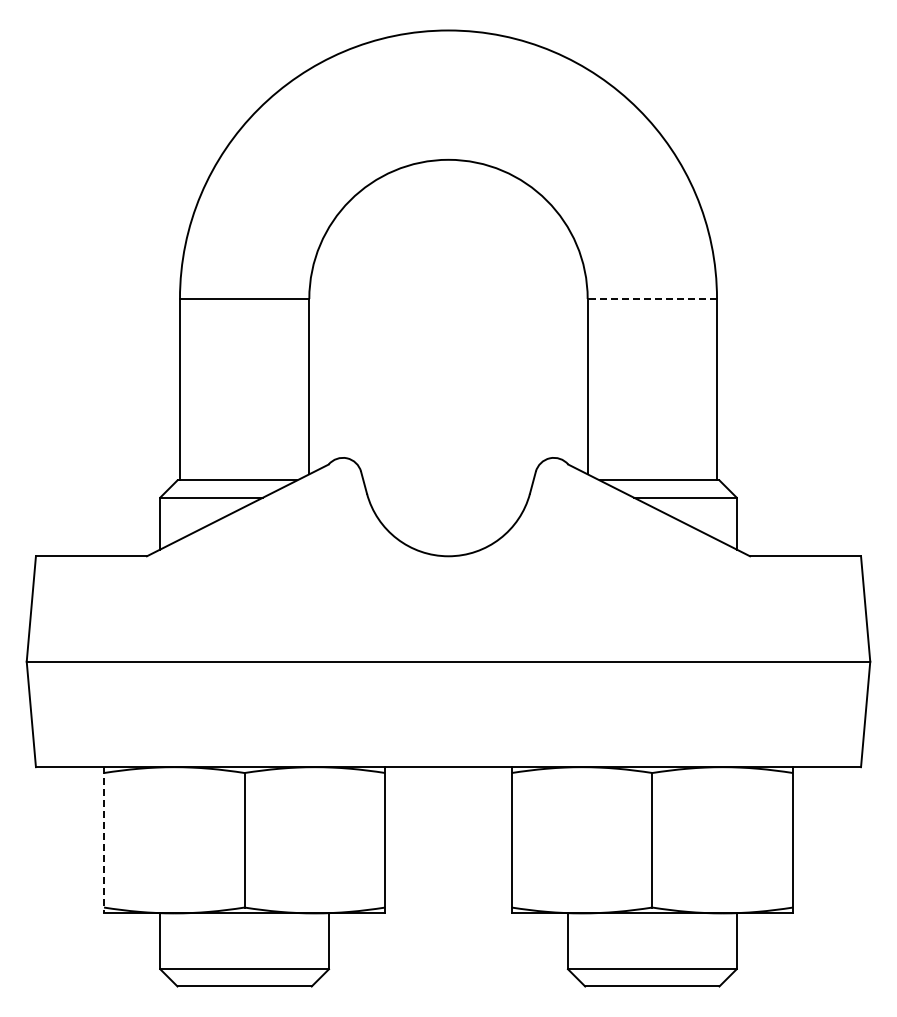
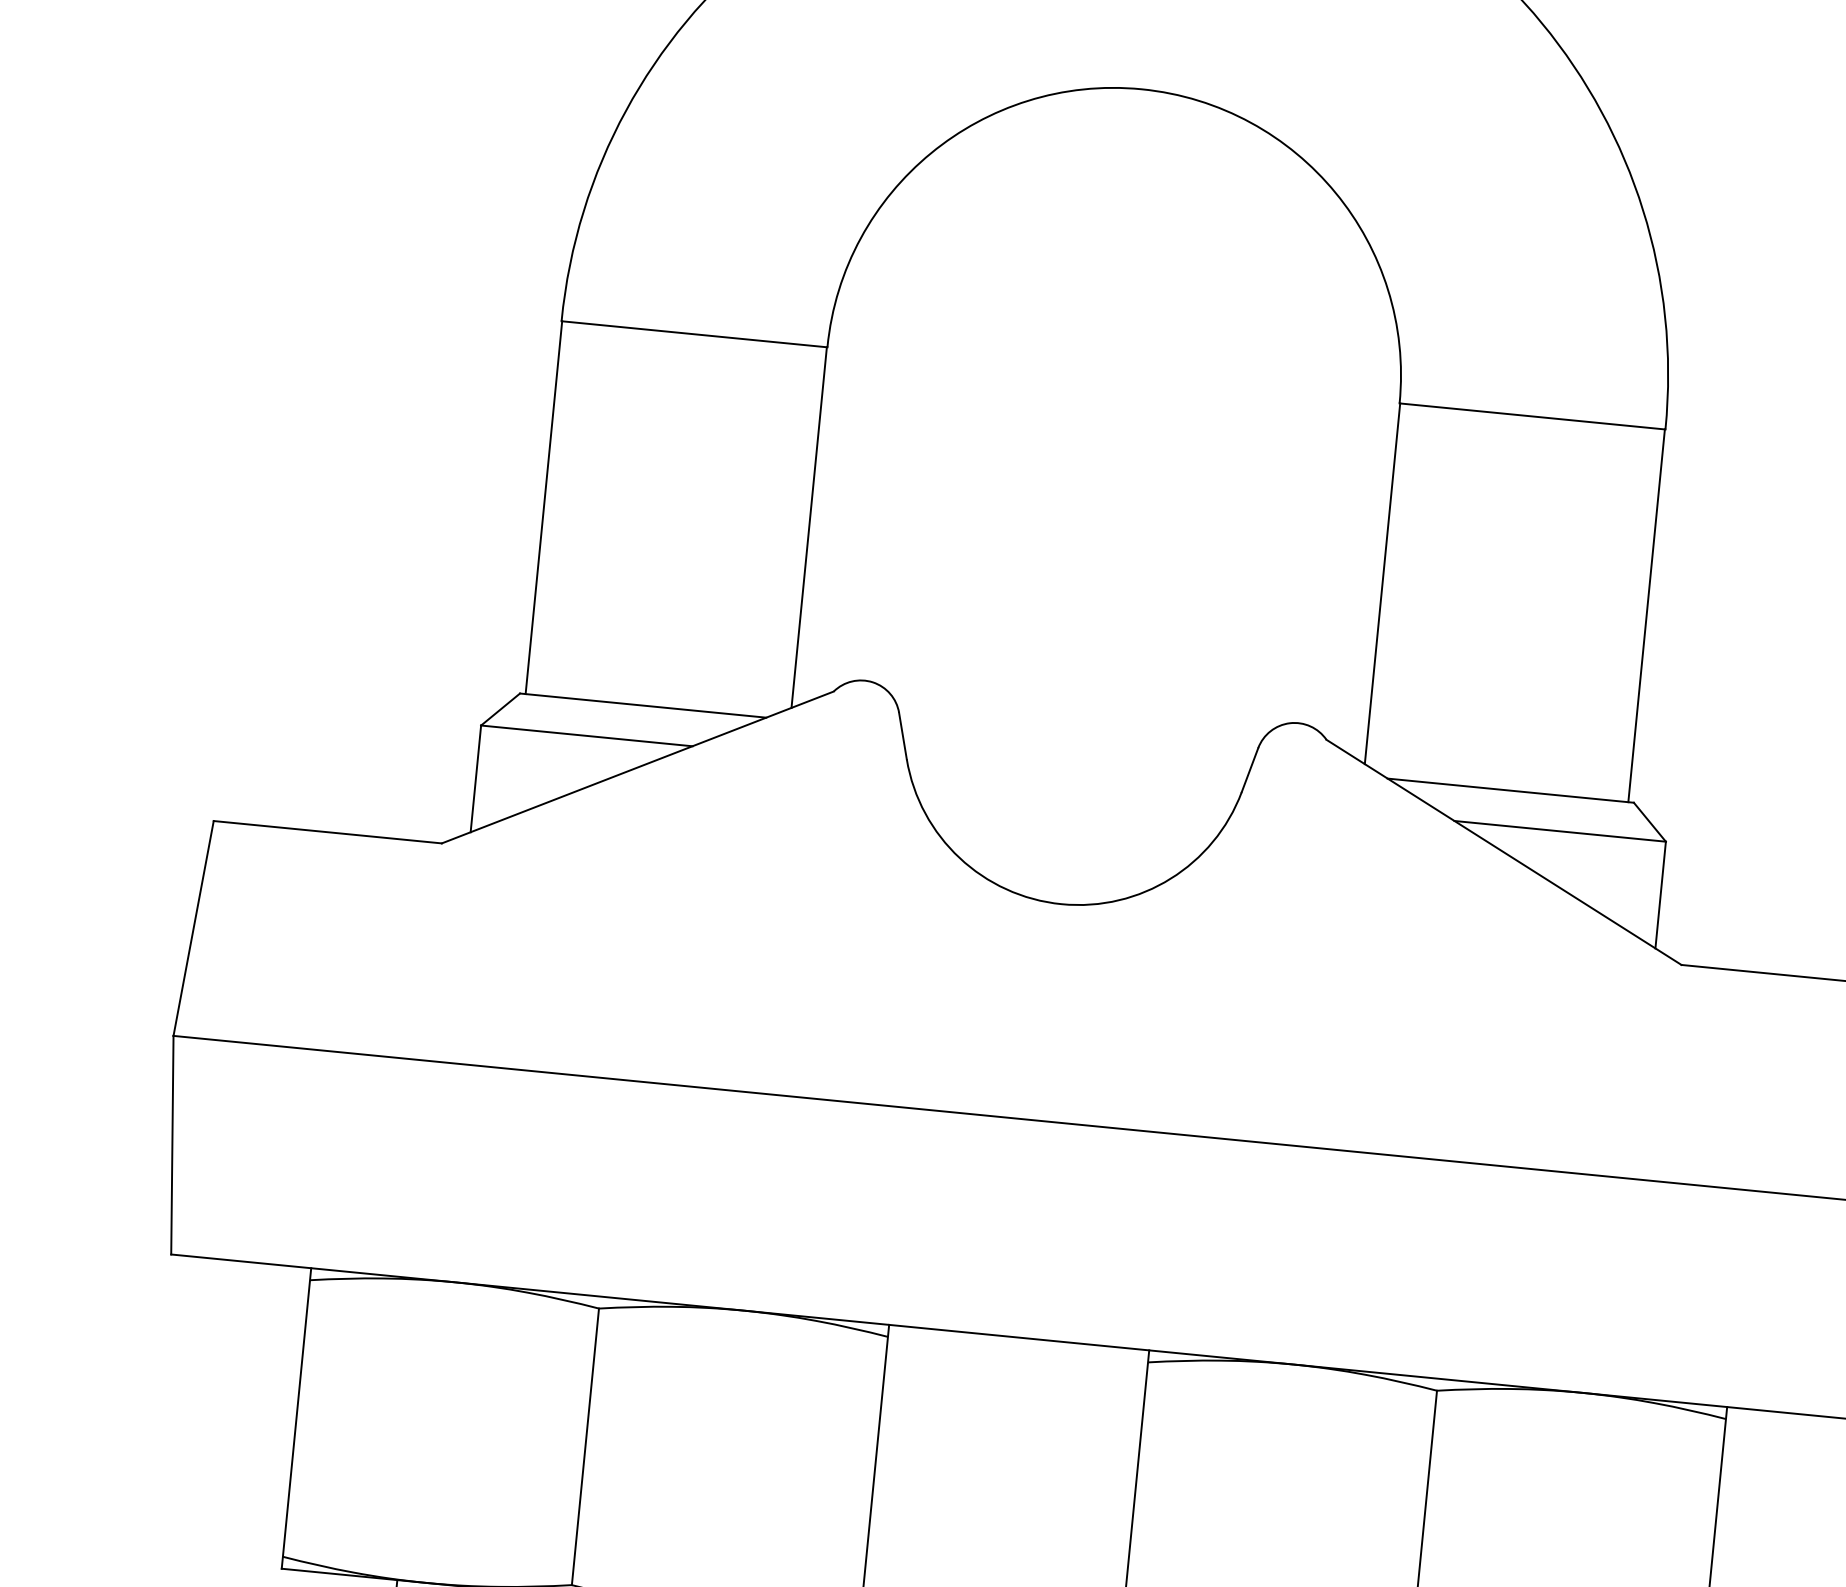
line: (652, 299) -> (1532, 417), dashed -> solid
line: (104, 840) -> (297, 1419), dashed -> solid

